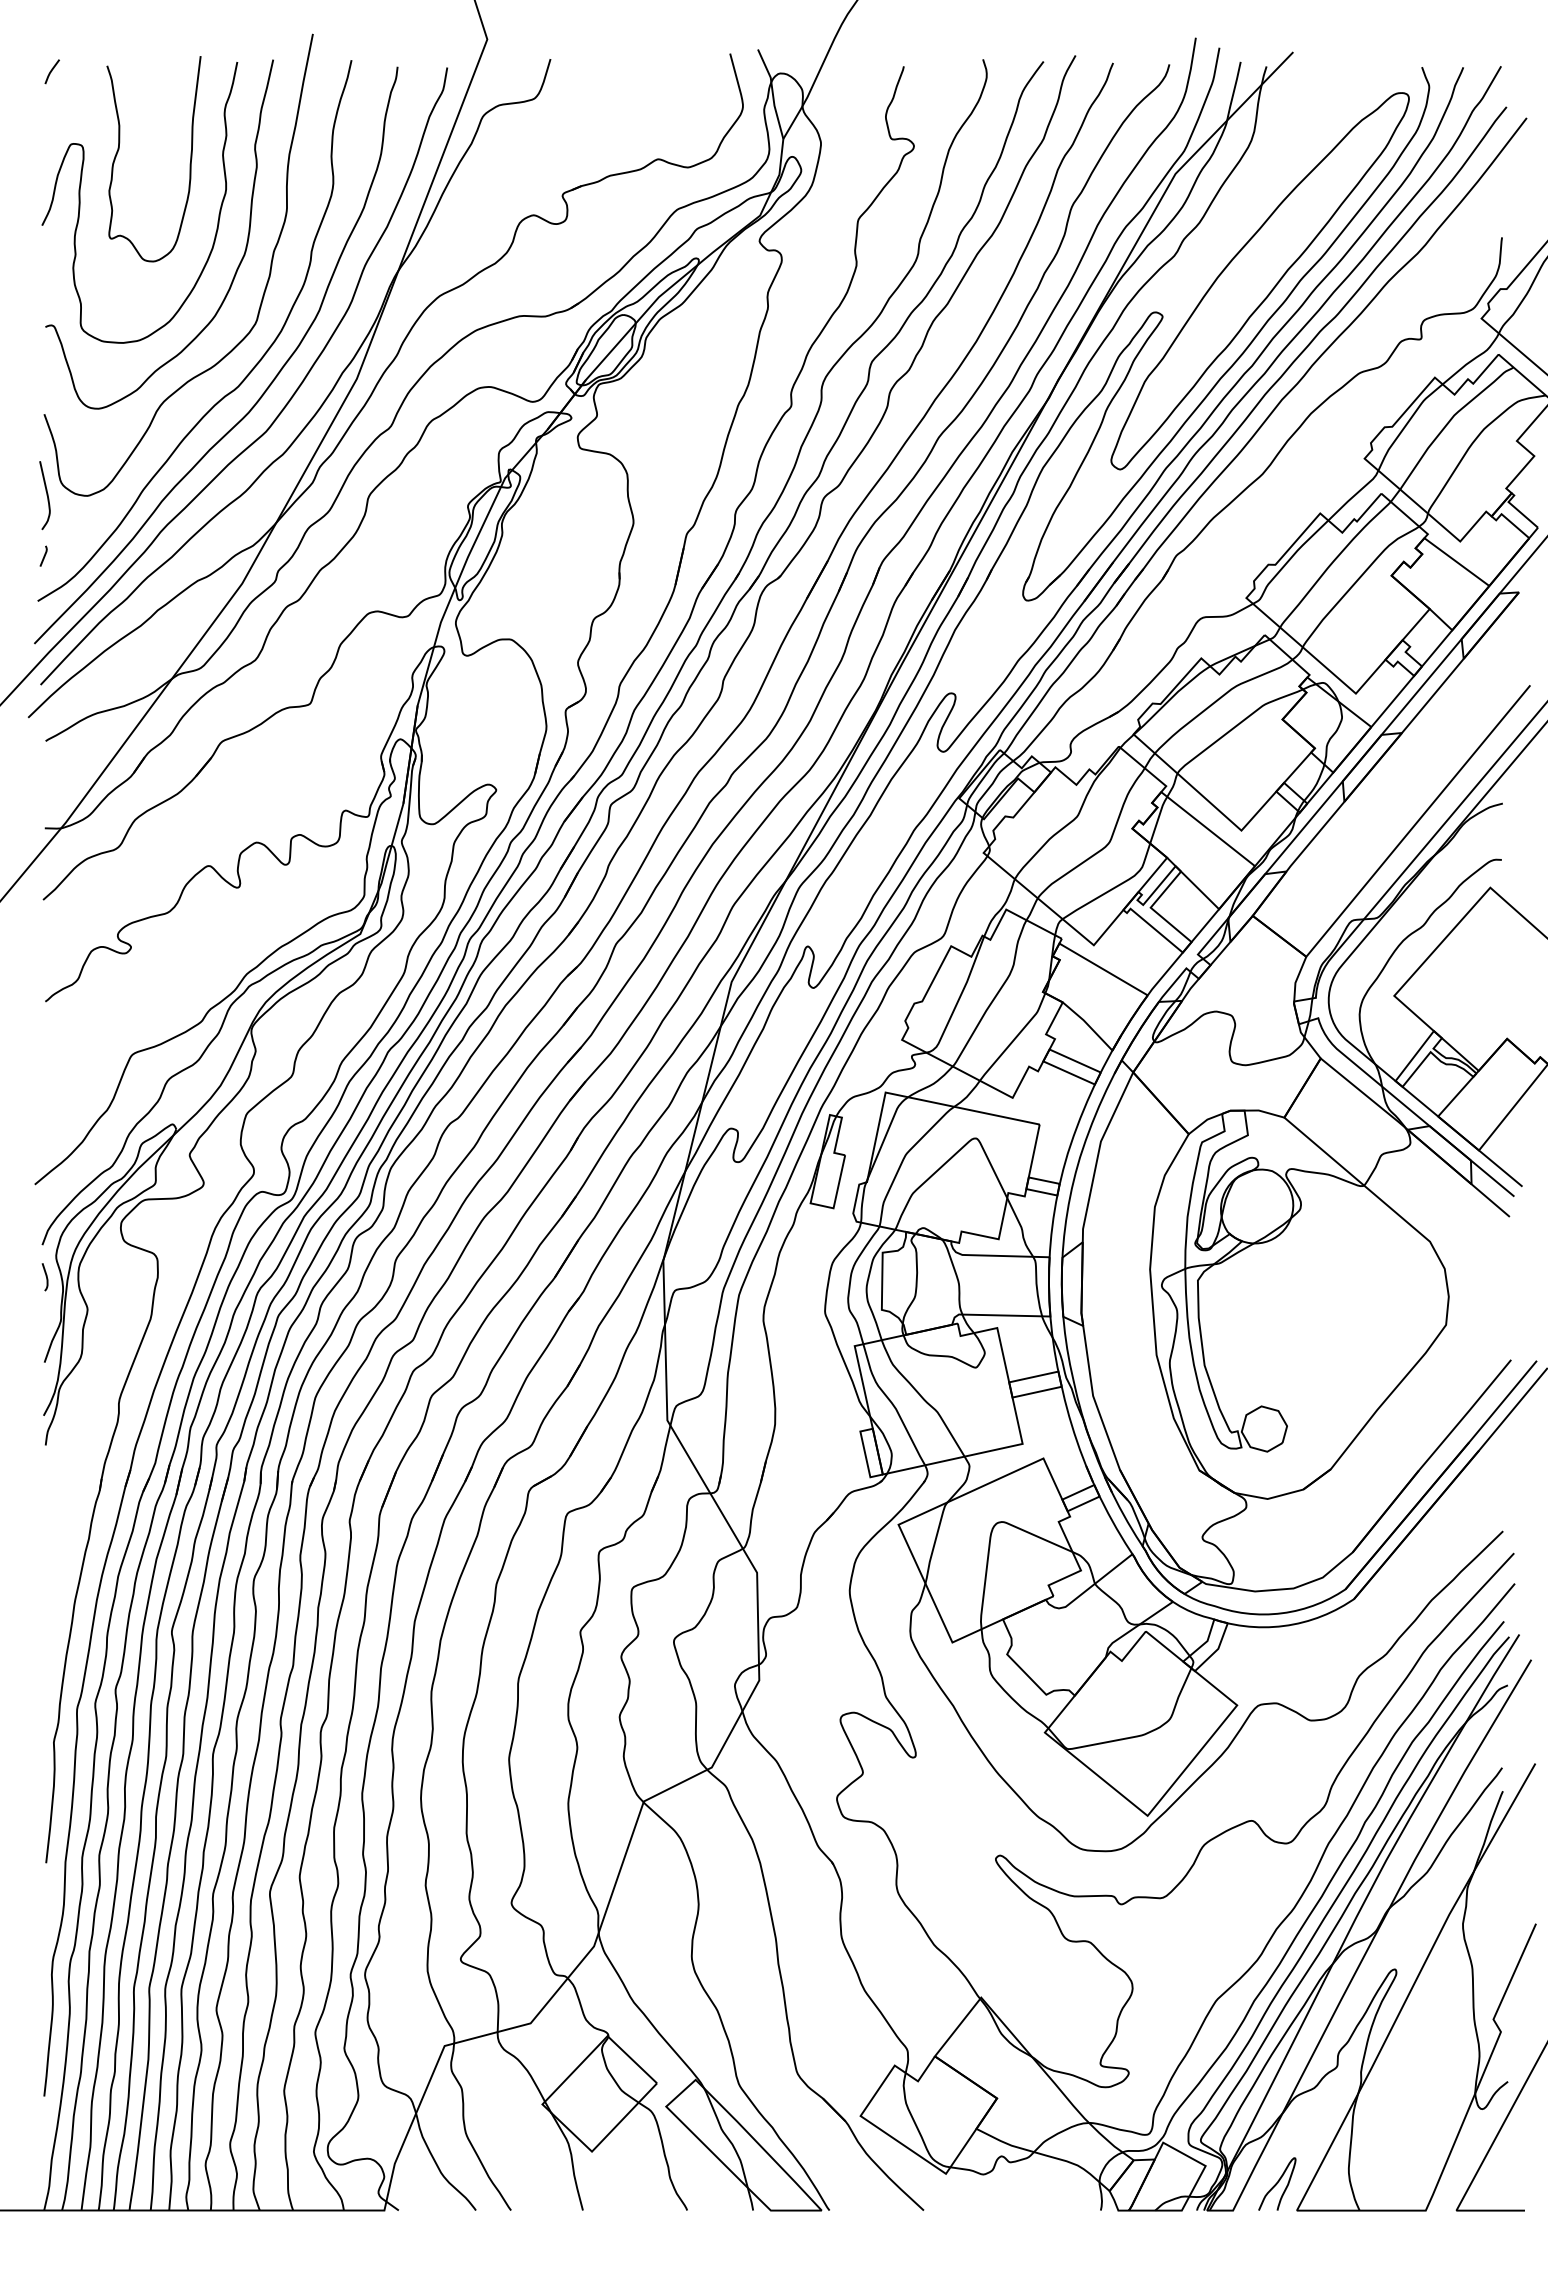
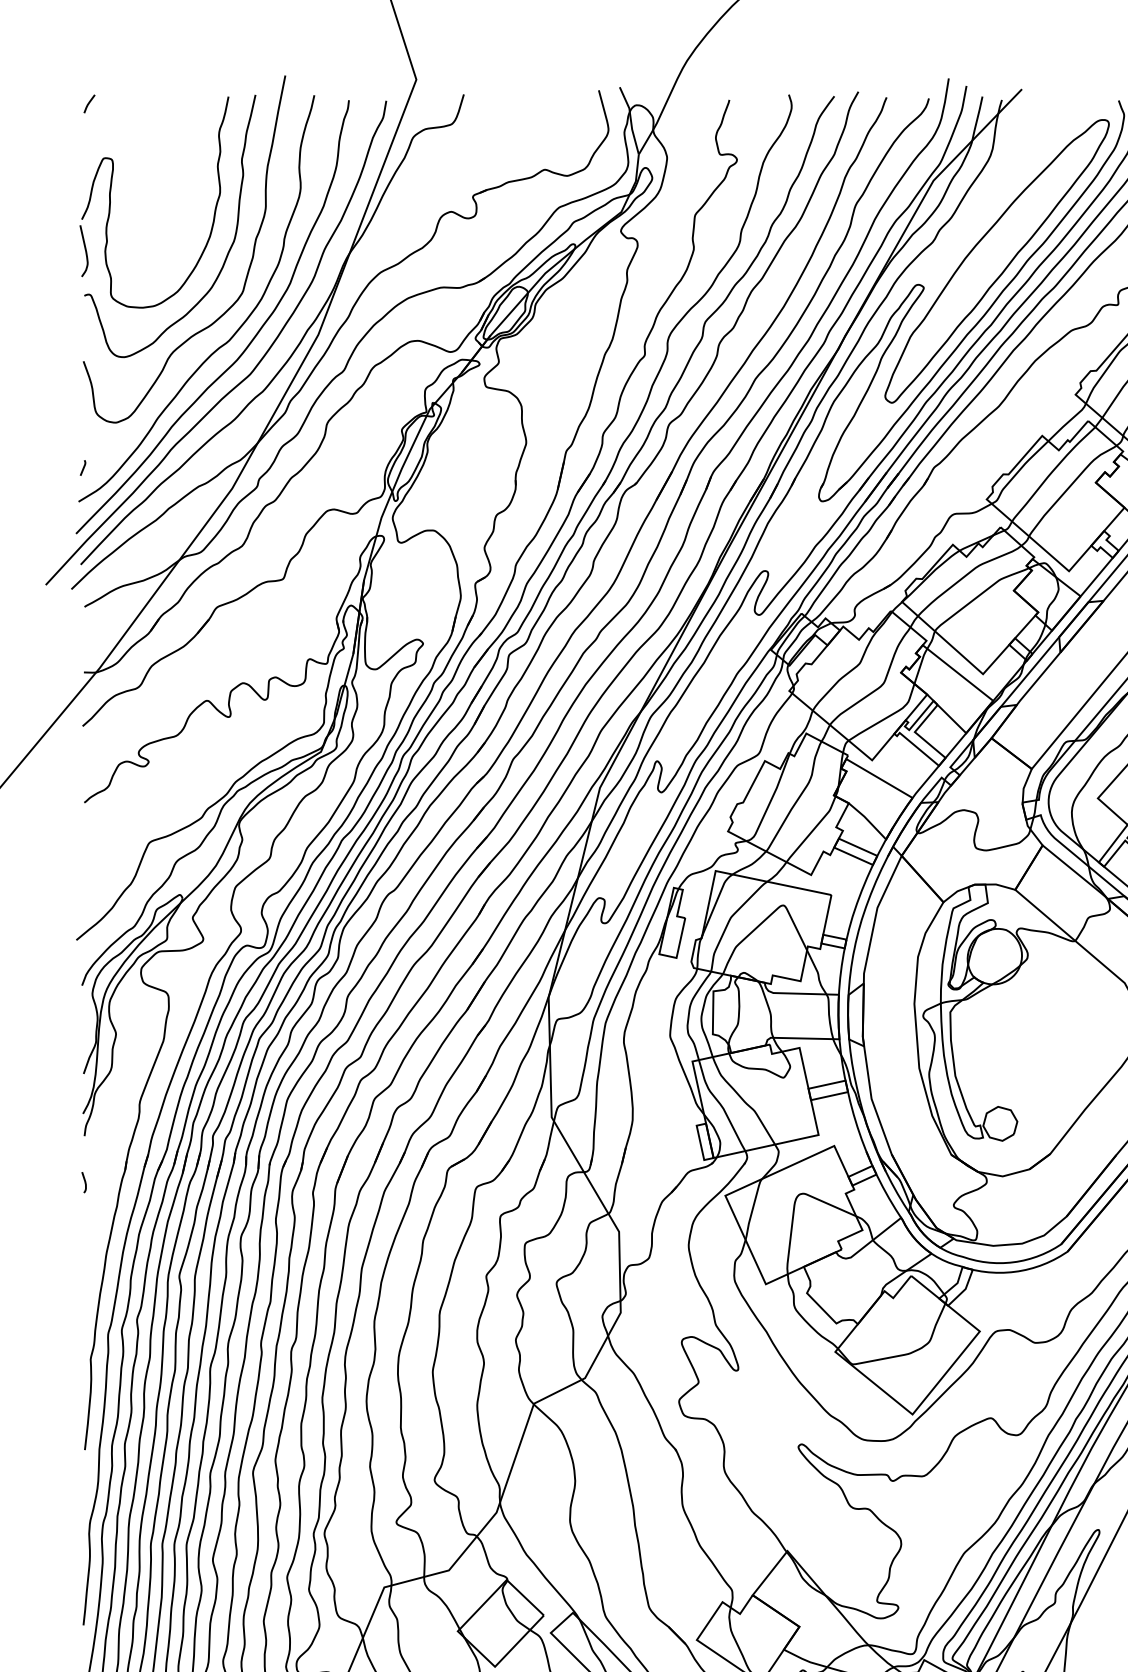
curve: (119, 149) -> (140, 162), removed
curve: (46, 495) -> (85, 251), moved
curve: (45, 1276) -> (84, 1182), moved

